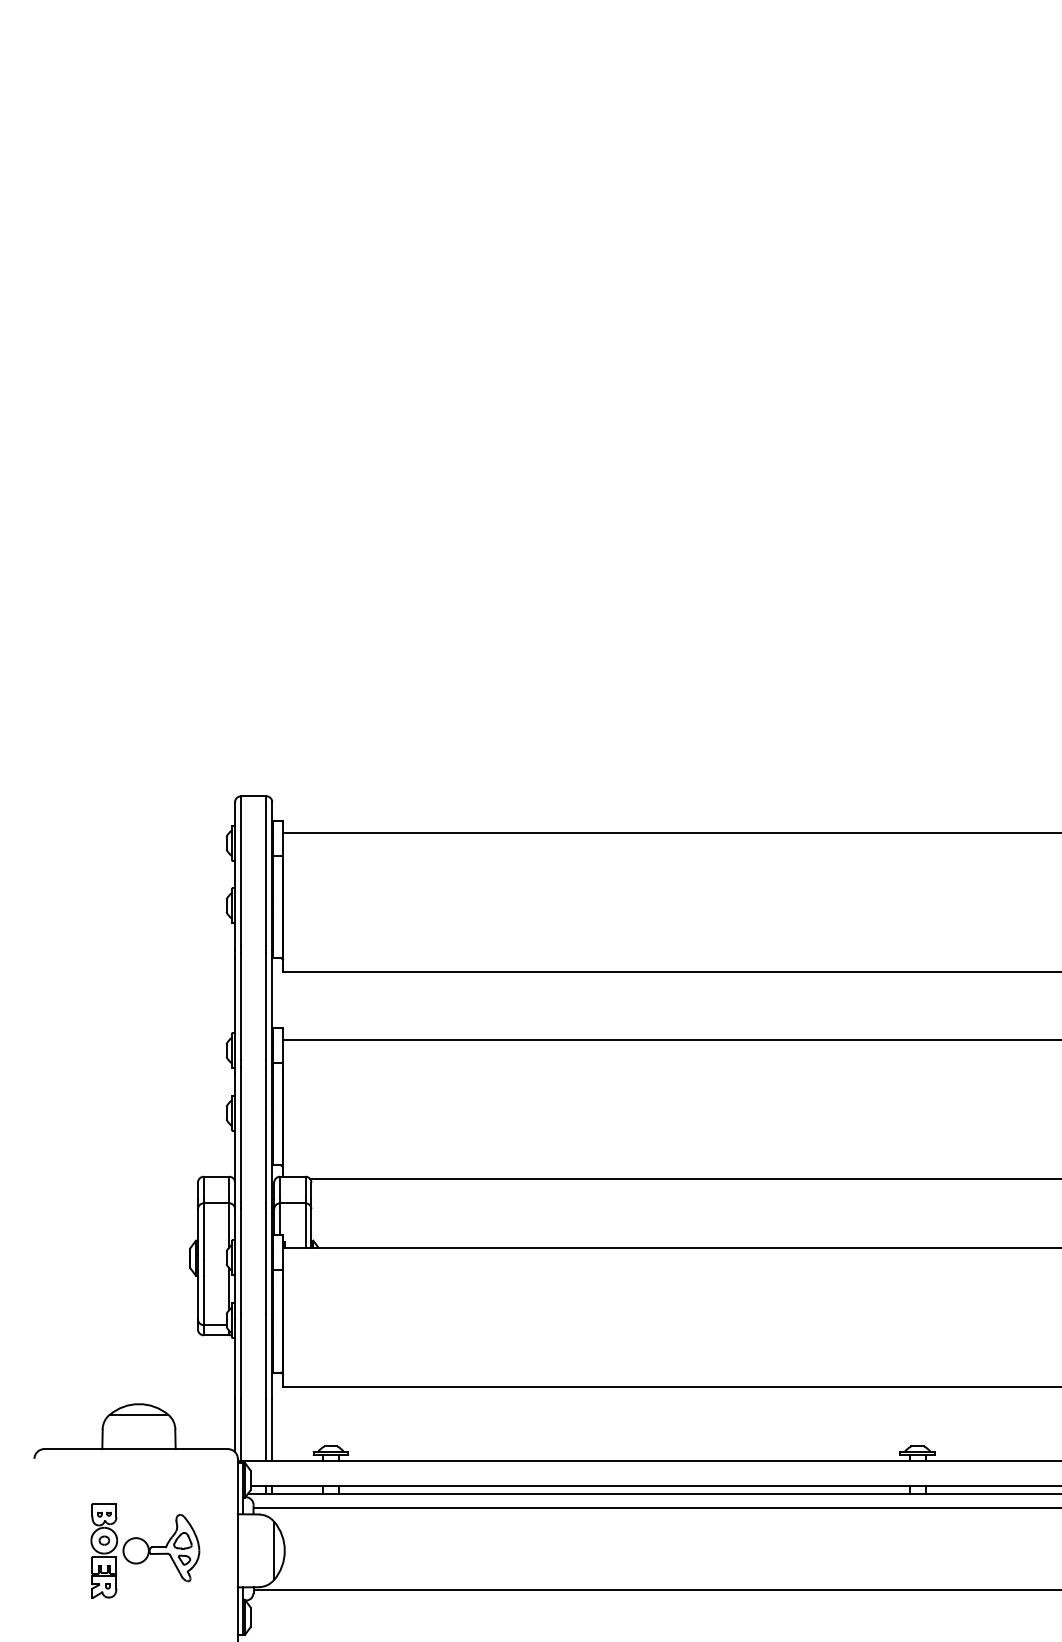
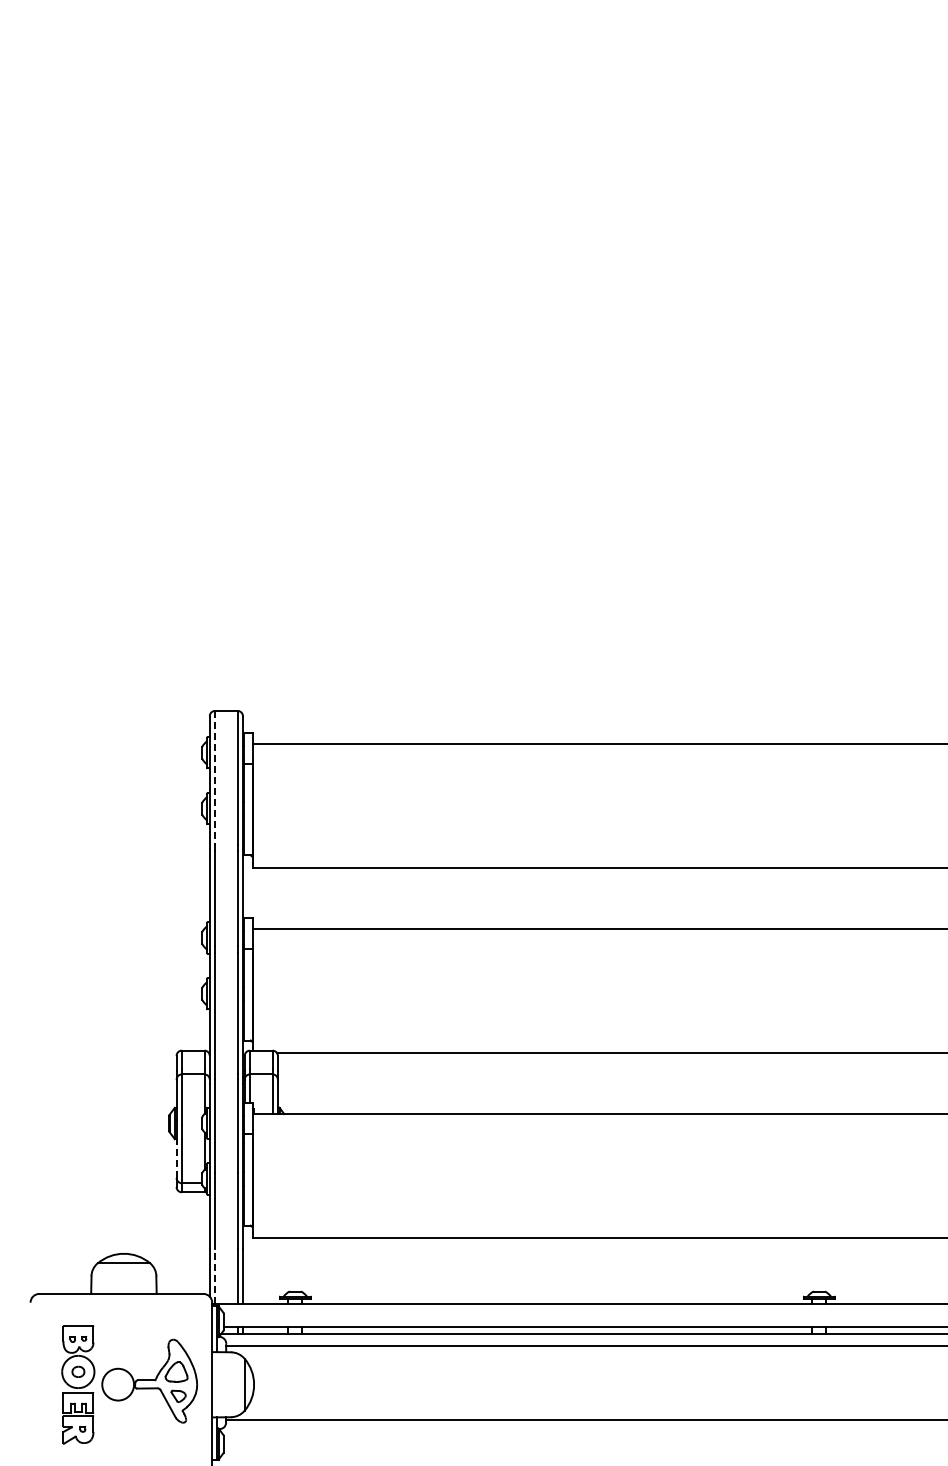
line: (241, 871) -> (215, 778), solid -> dashed
line: (197, 1298) -> (176, 1159), solid -> dashed
line: (241, 1429) -> (215, 1276), solid -> dashed
part: (145, 1550) -> (129, 1384), size x1.4

